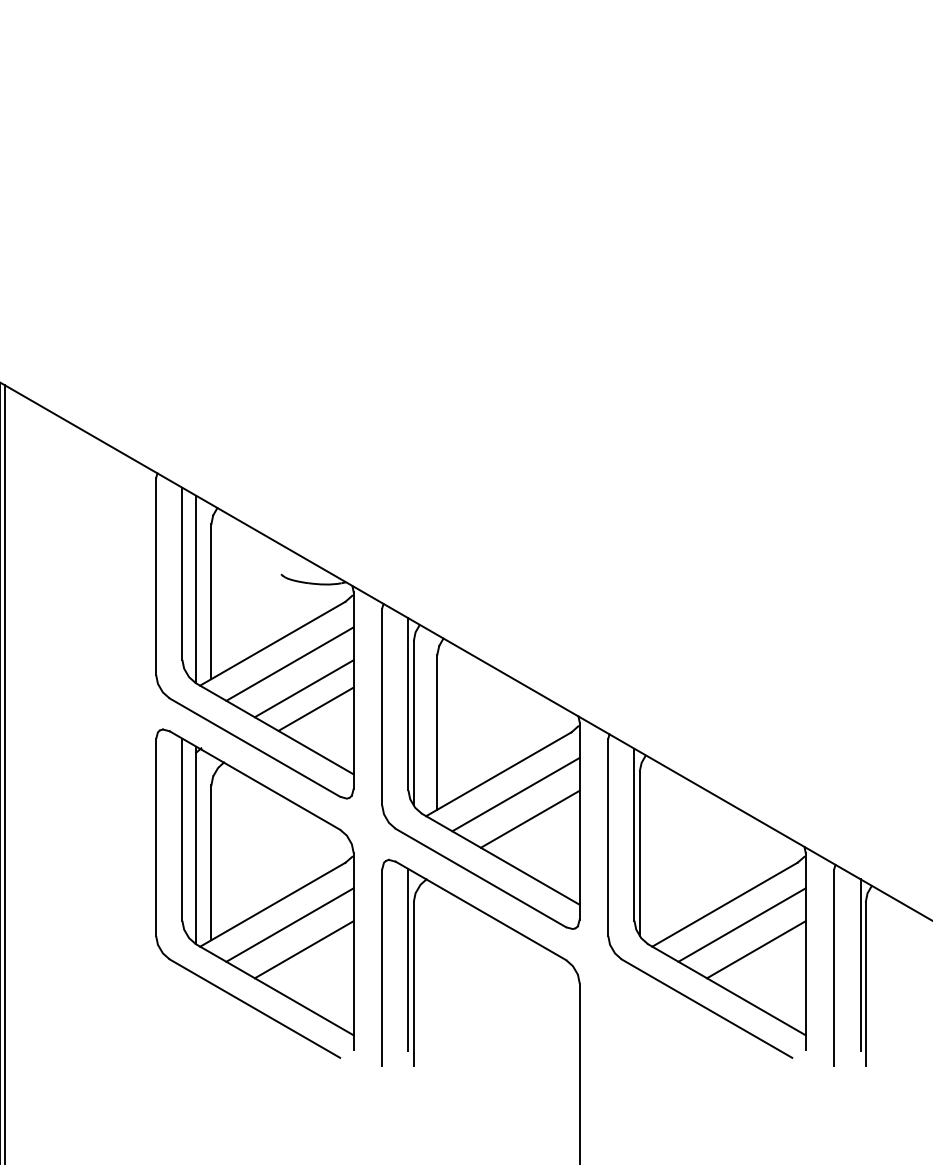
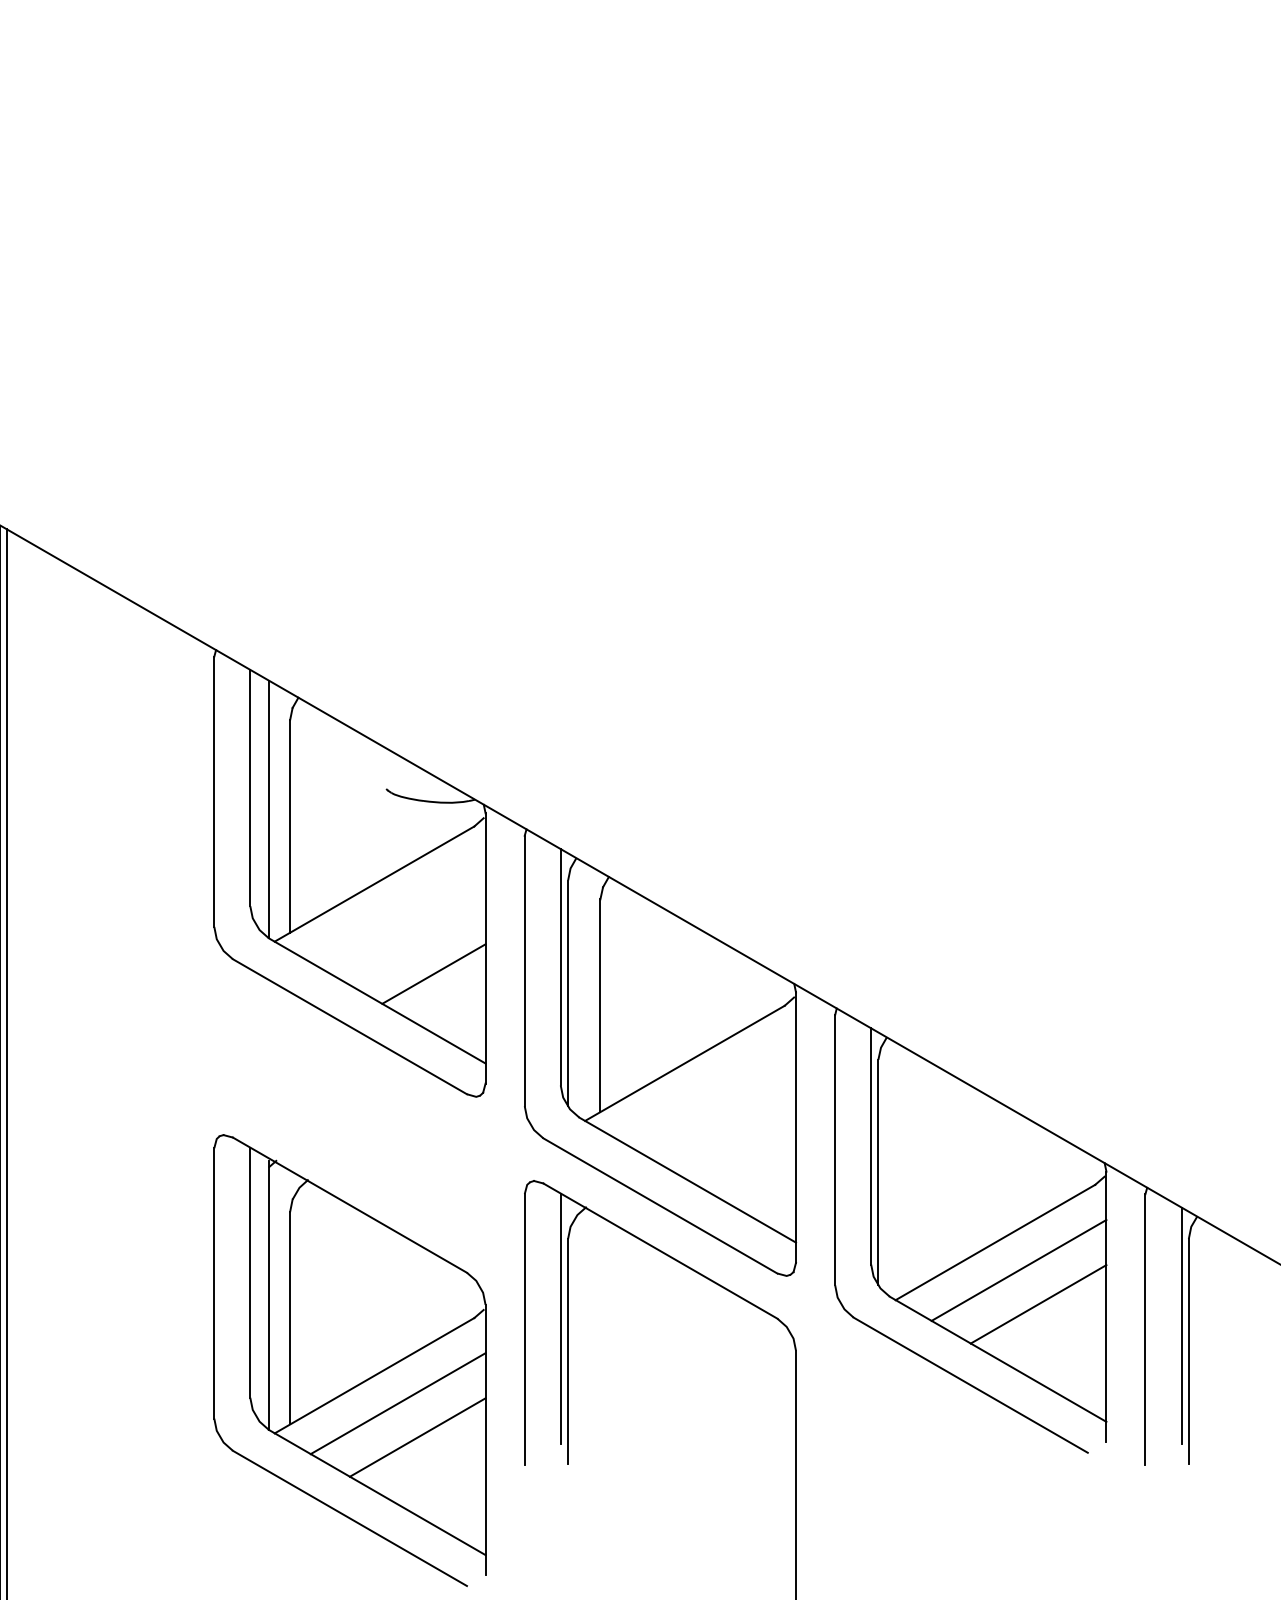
line: (289, 663) -> (397, 911), removed
line: (303, 688) -> (416, 945), removed
line: (515, 794) -> (707, 1091), removed
line: (529, 818) -> (727, 1124), removed
part: (254, 893) -> (349, 1360), moved

